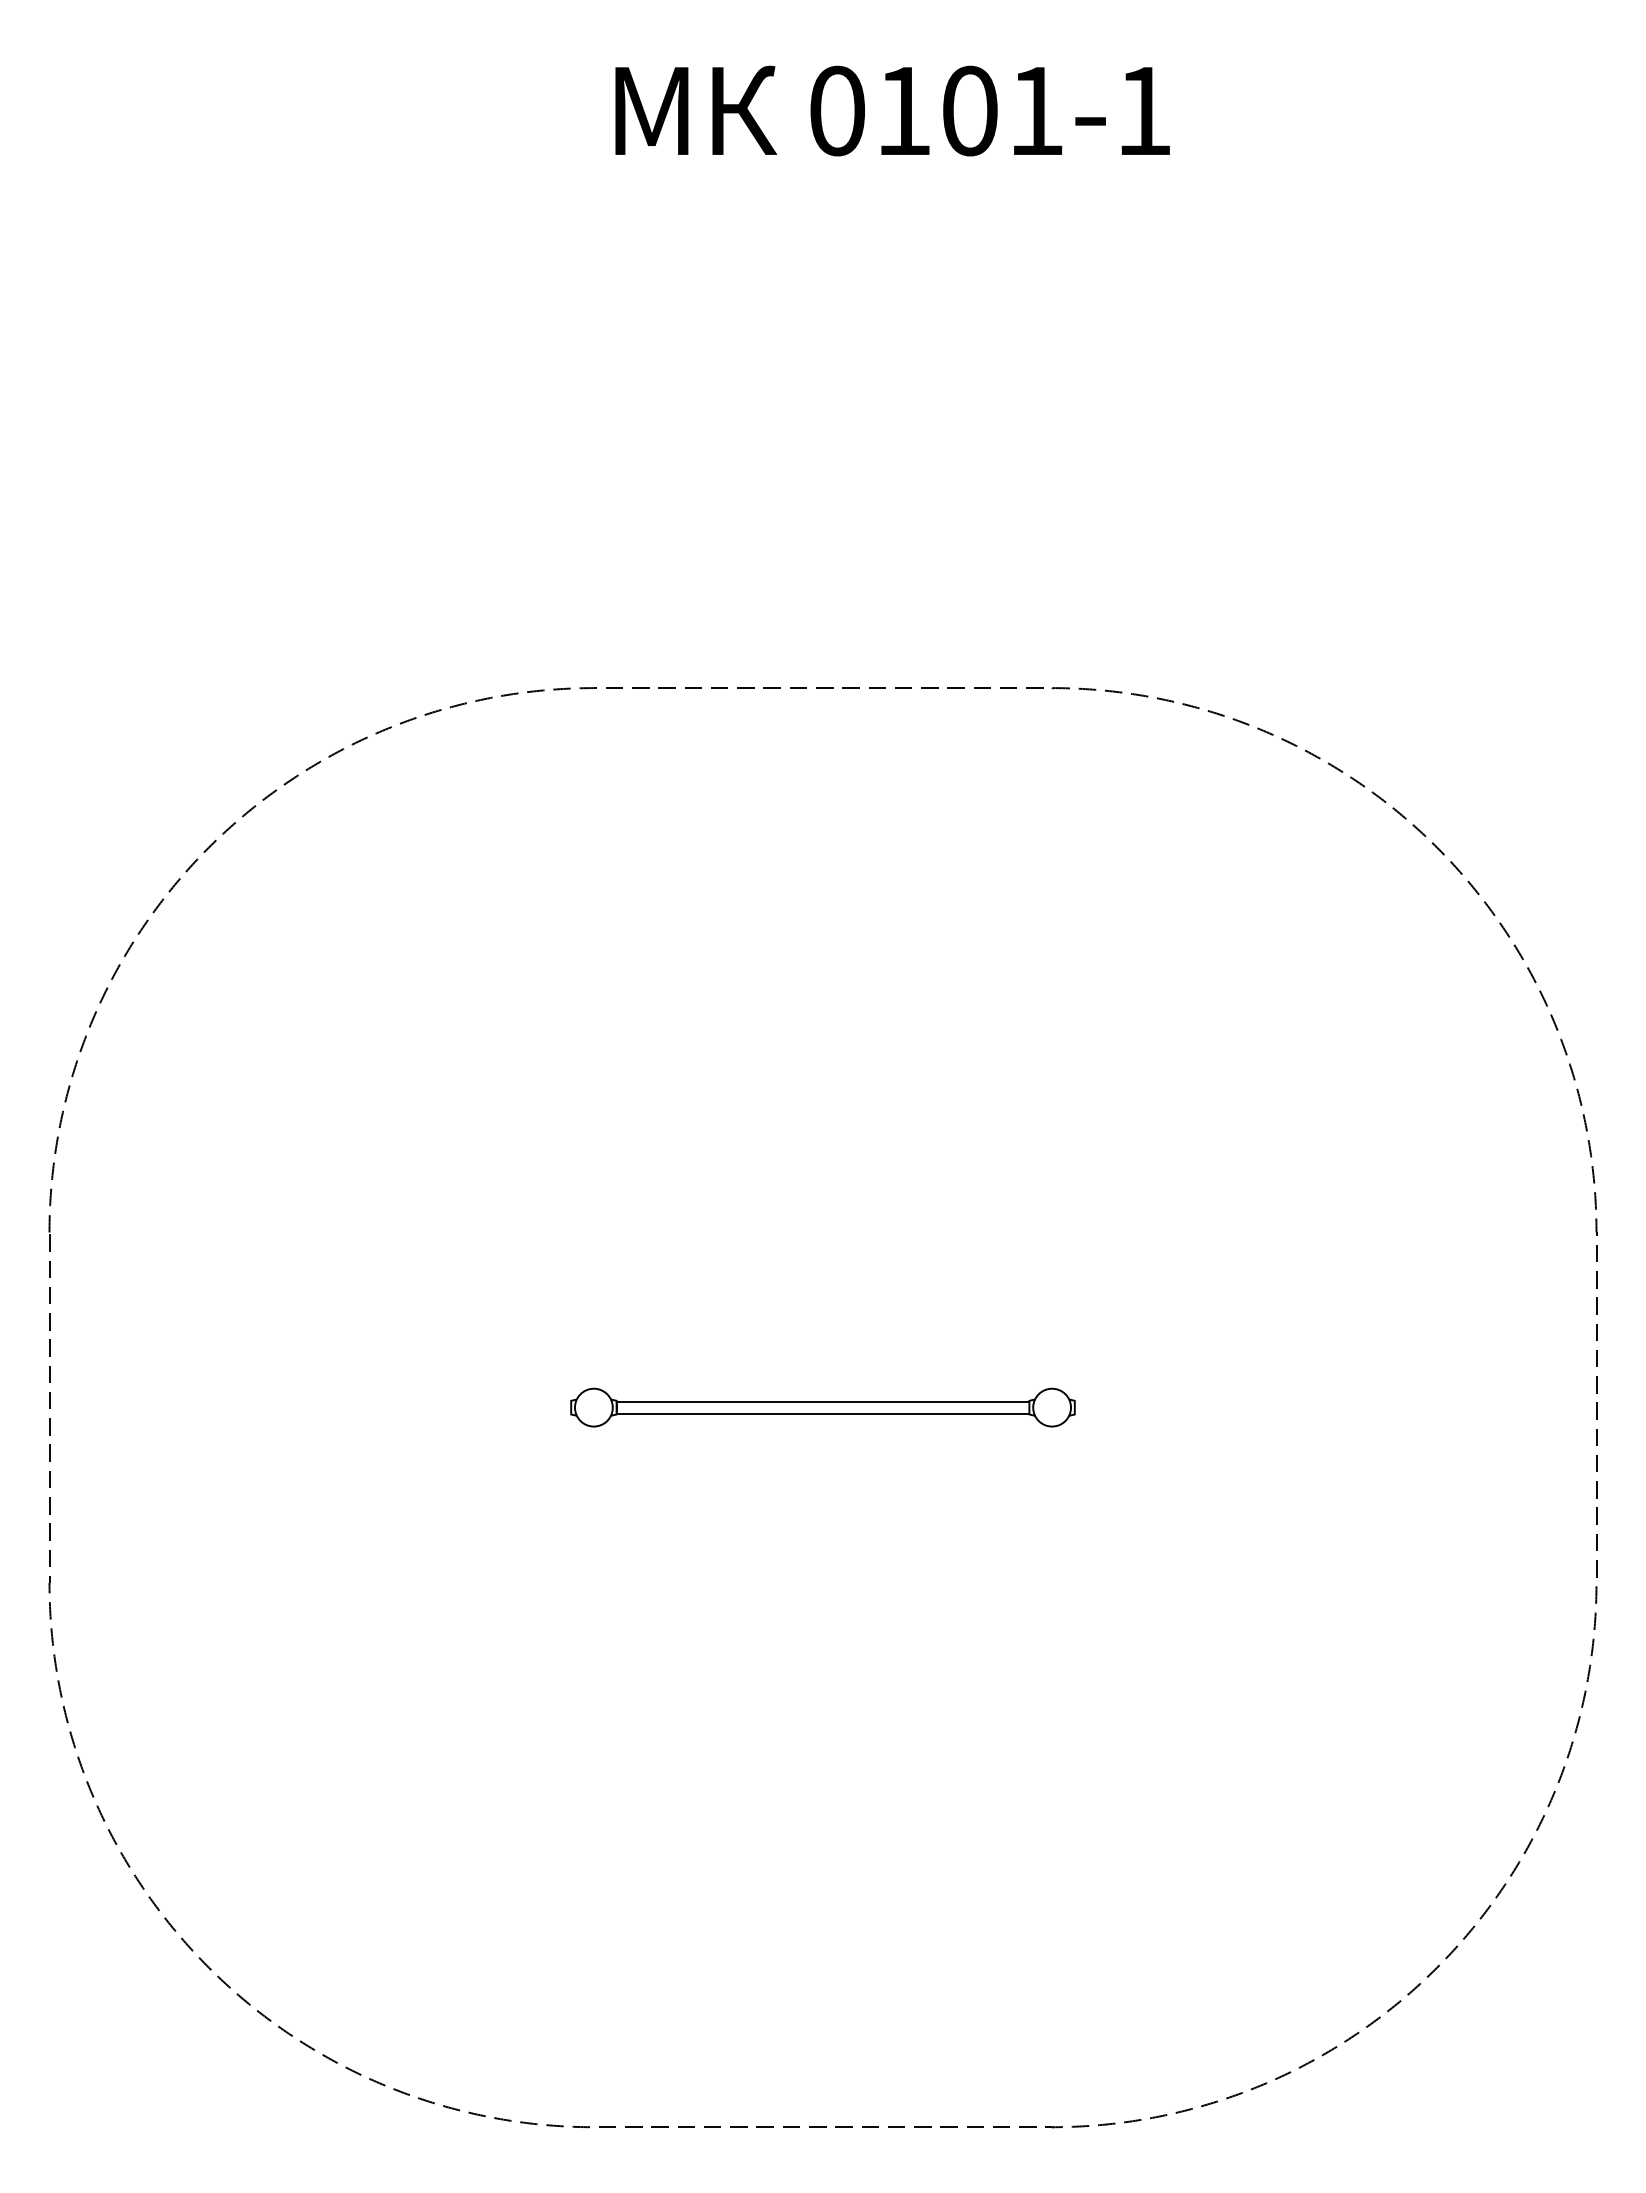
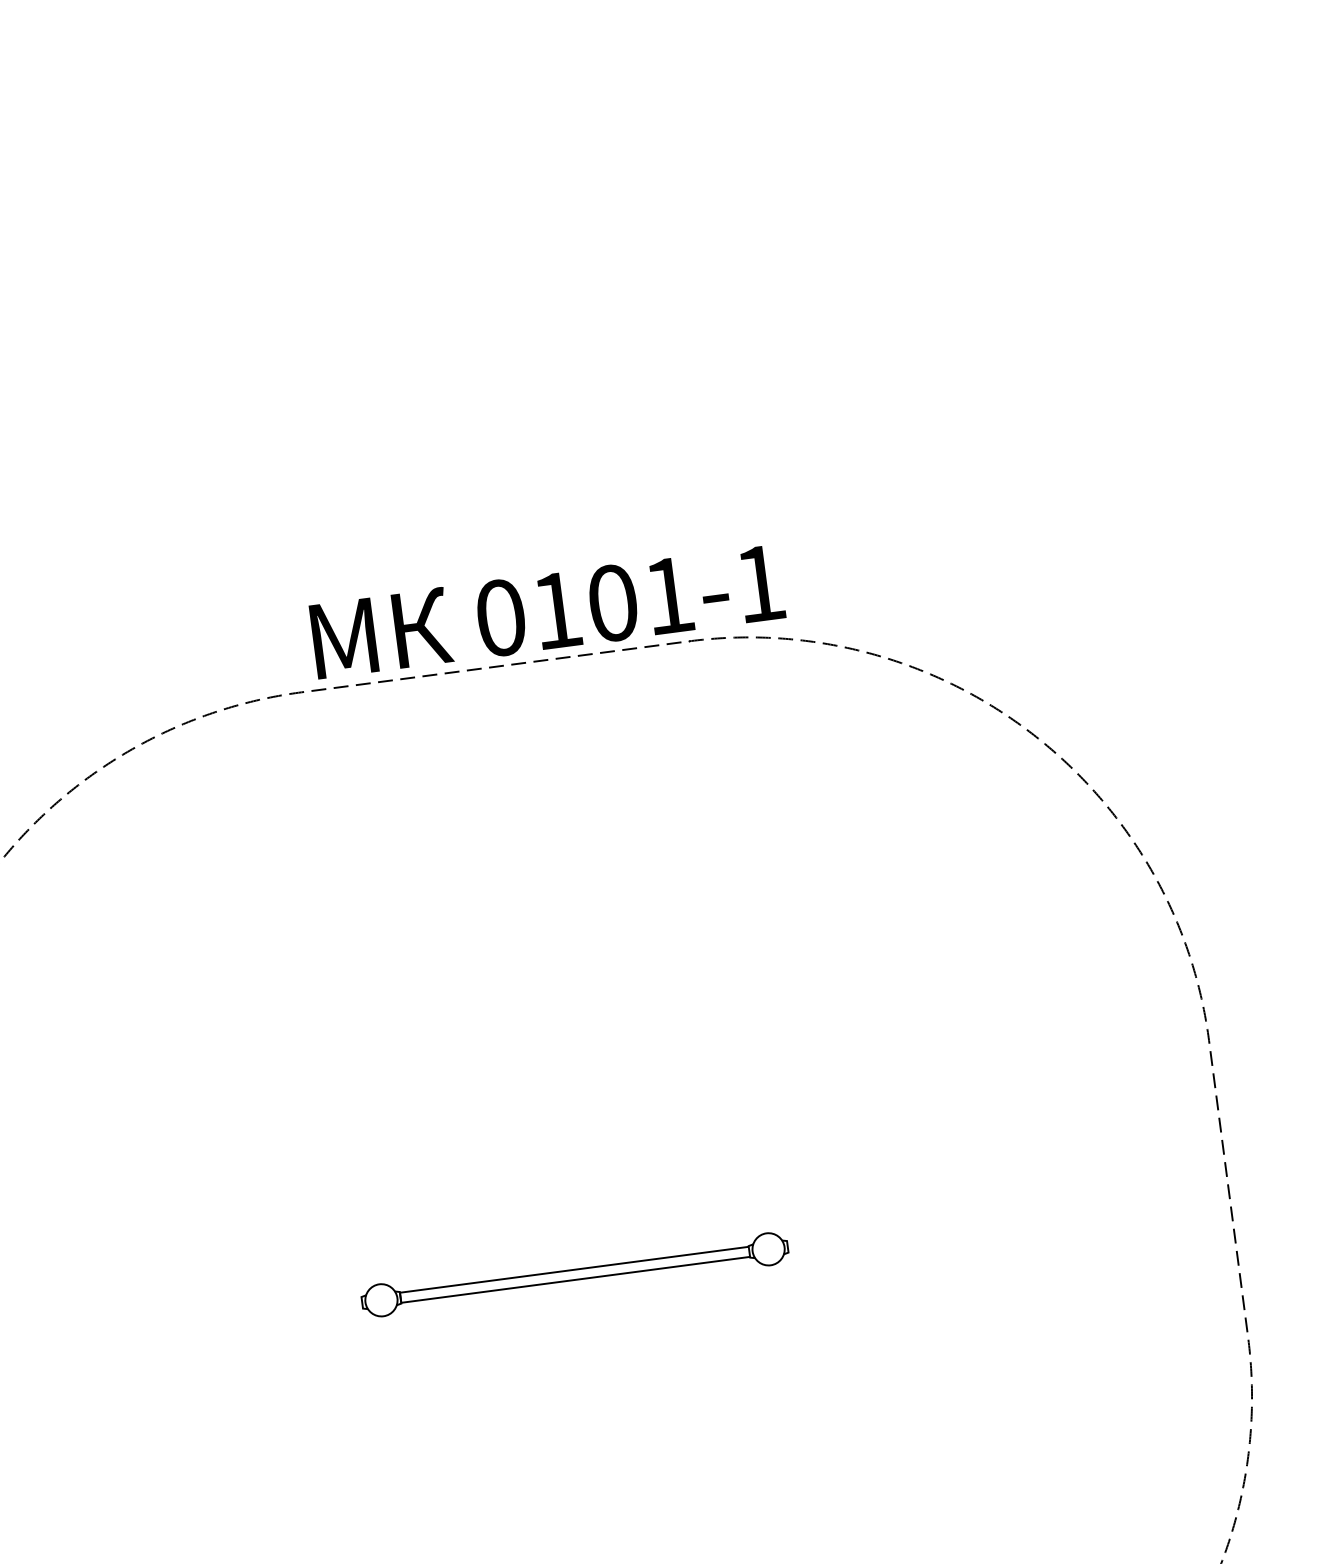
text: (892, 110) -> (547, 611), moved

